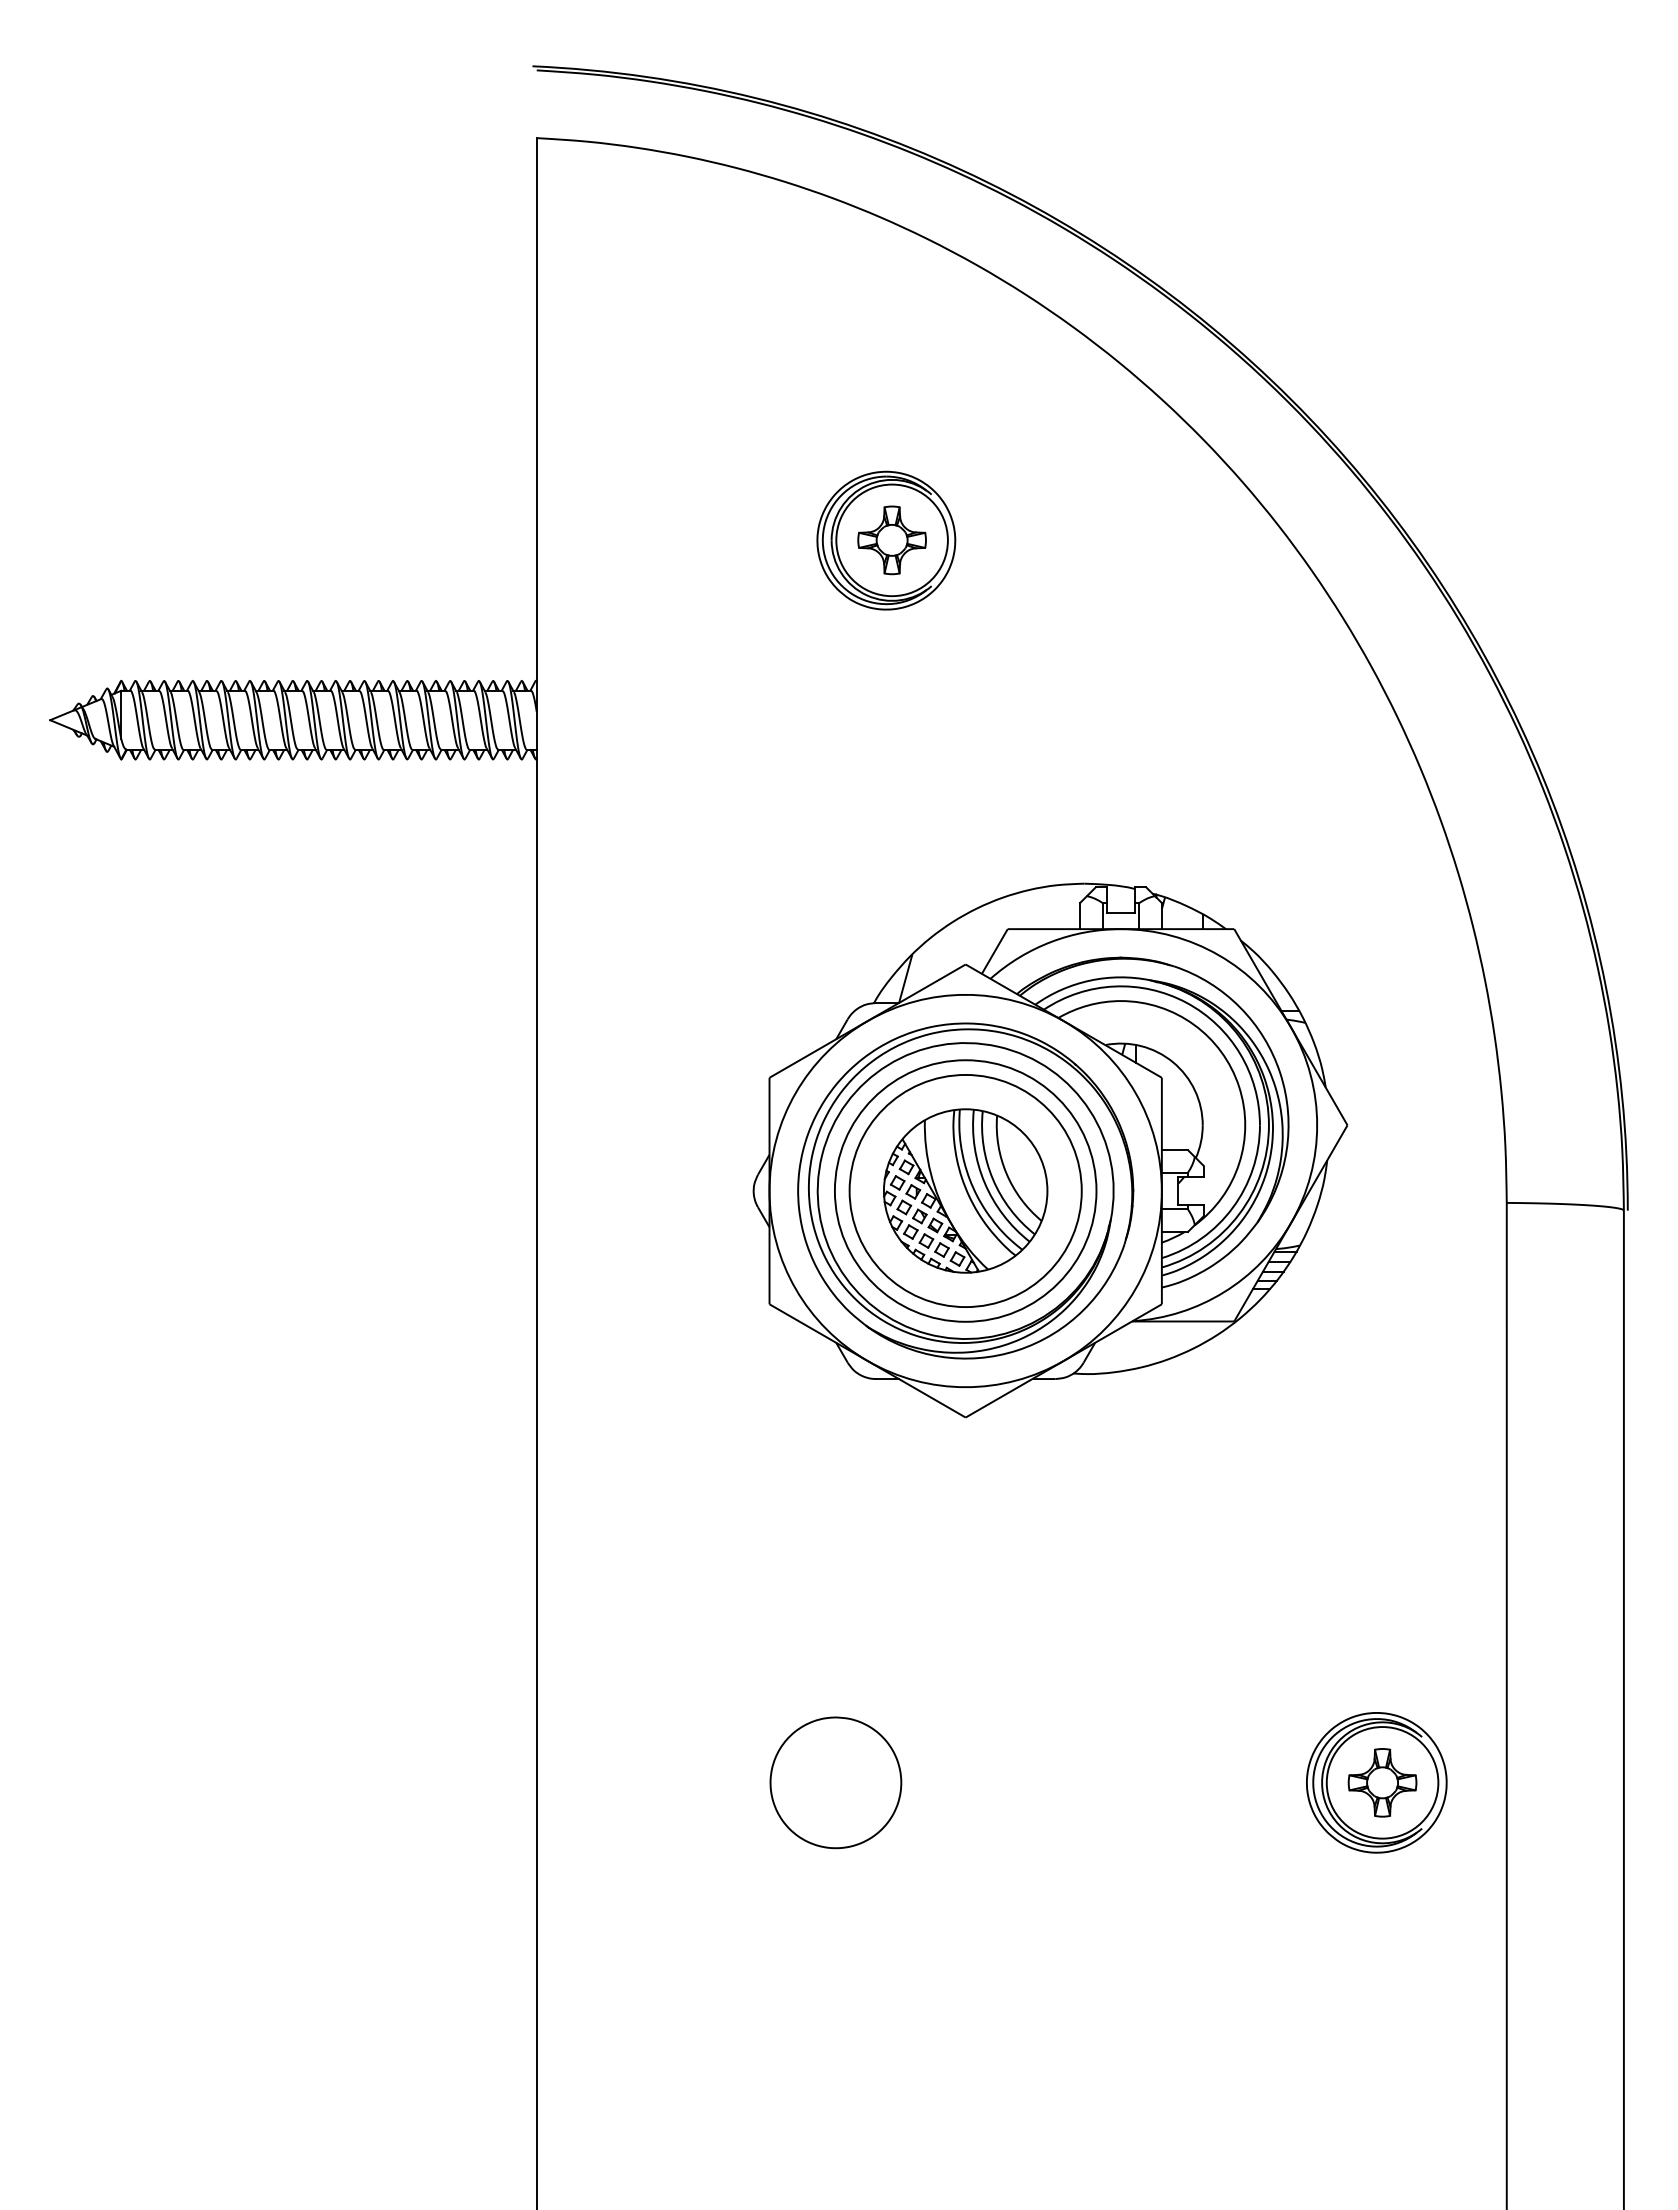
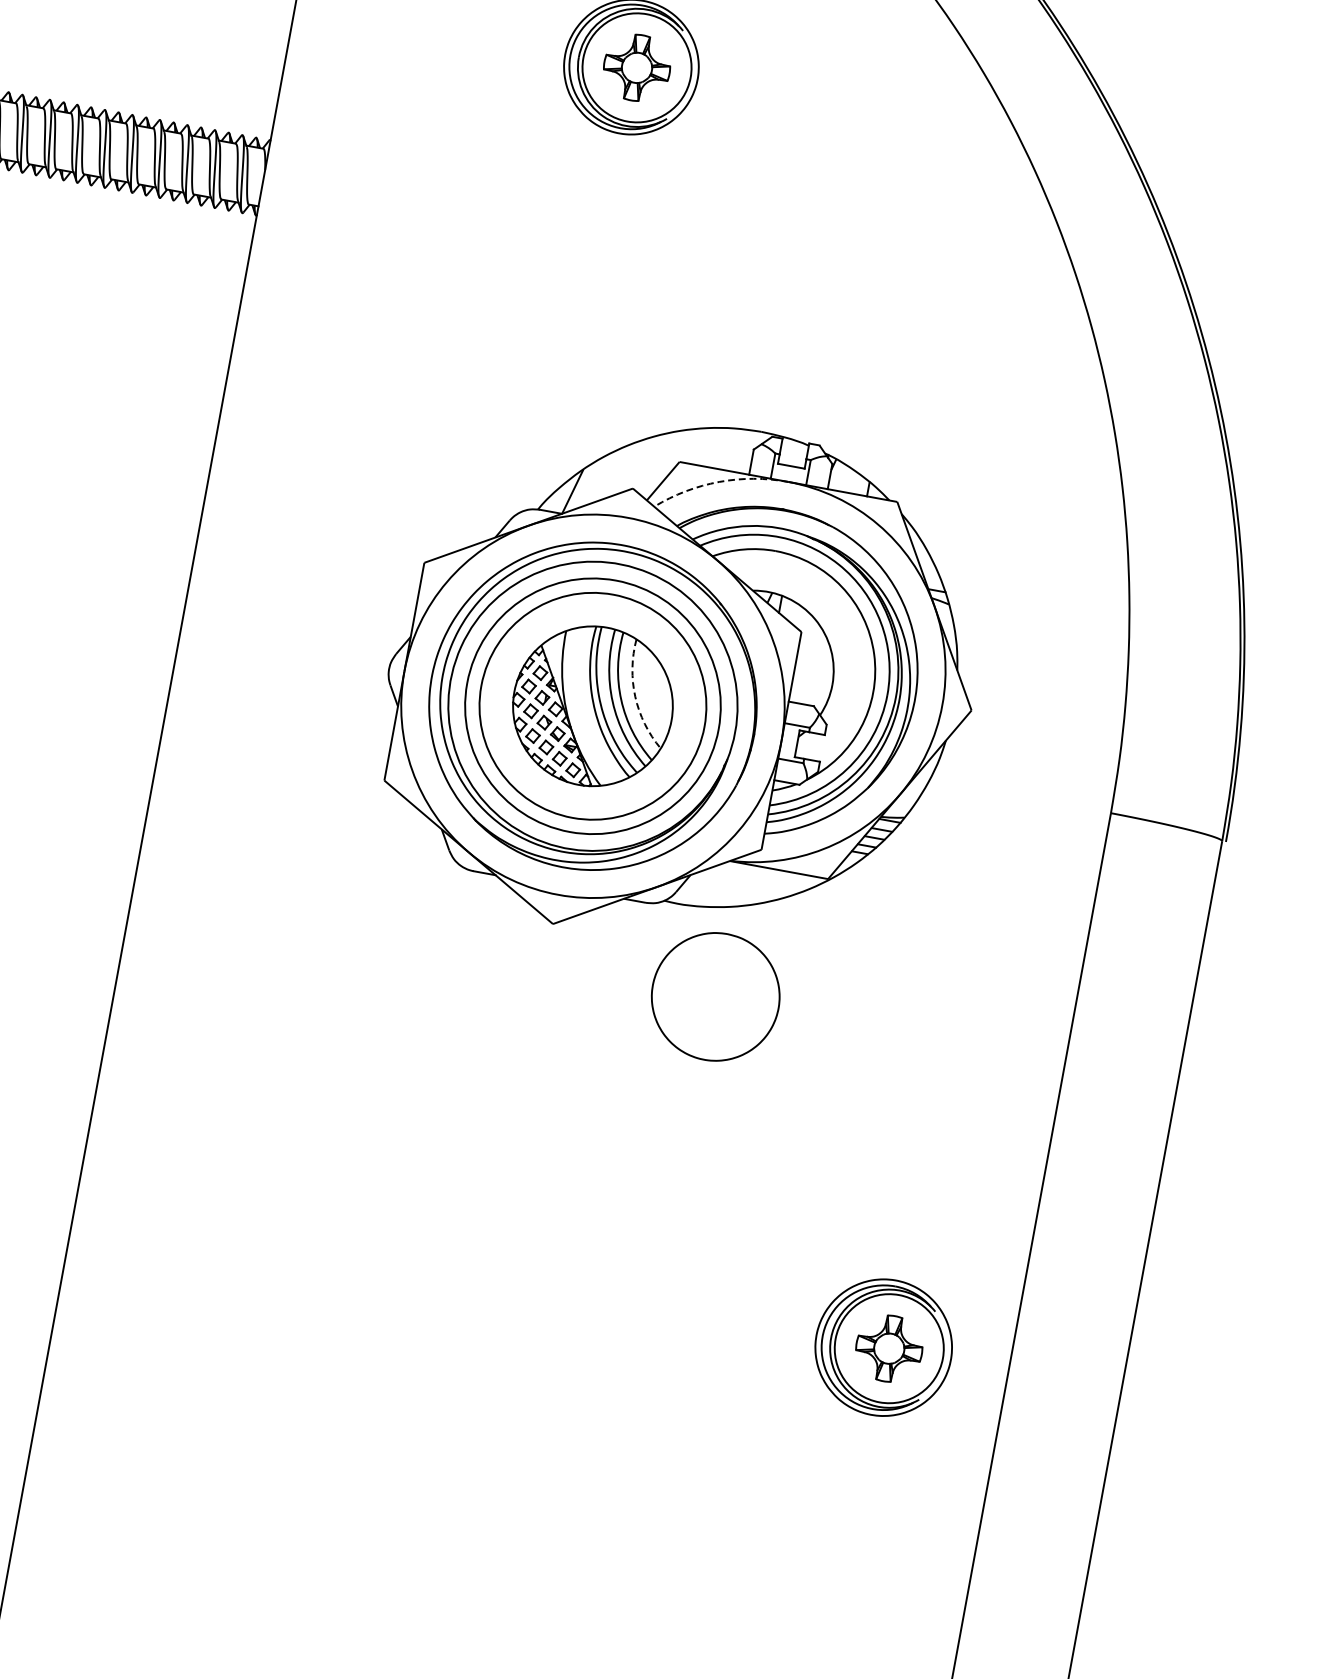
arc: (1051, 941) -> (719, 481), solid -> dashed
arc: (1006, 1173) -> (635, 696), solid -> dashed
part: (835, 1782) -> (715, 996), moved

